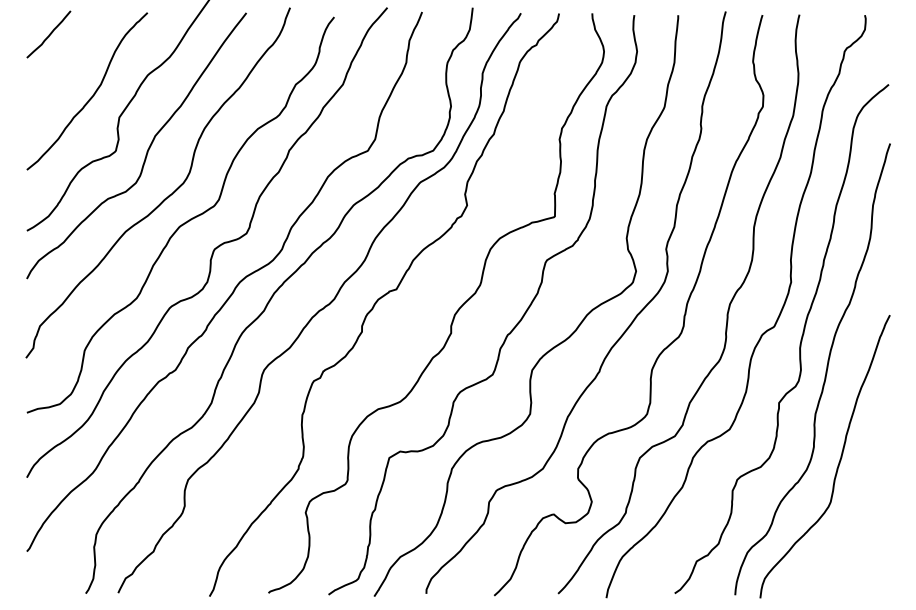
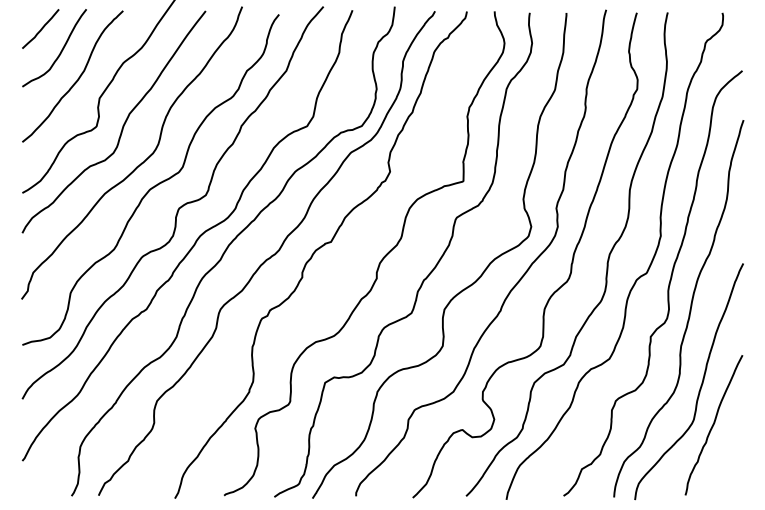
curve: (72, 61) -> (60, 51), added
curve: (854, 508) -> (713, 425), added

